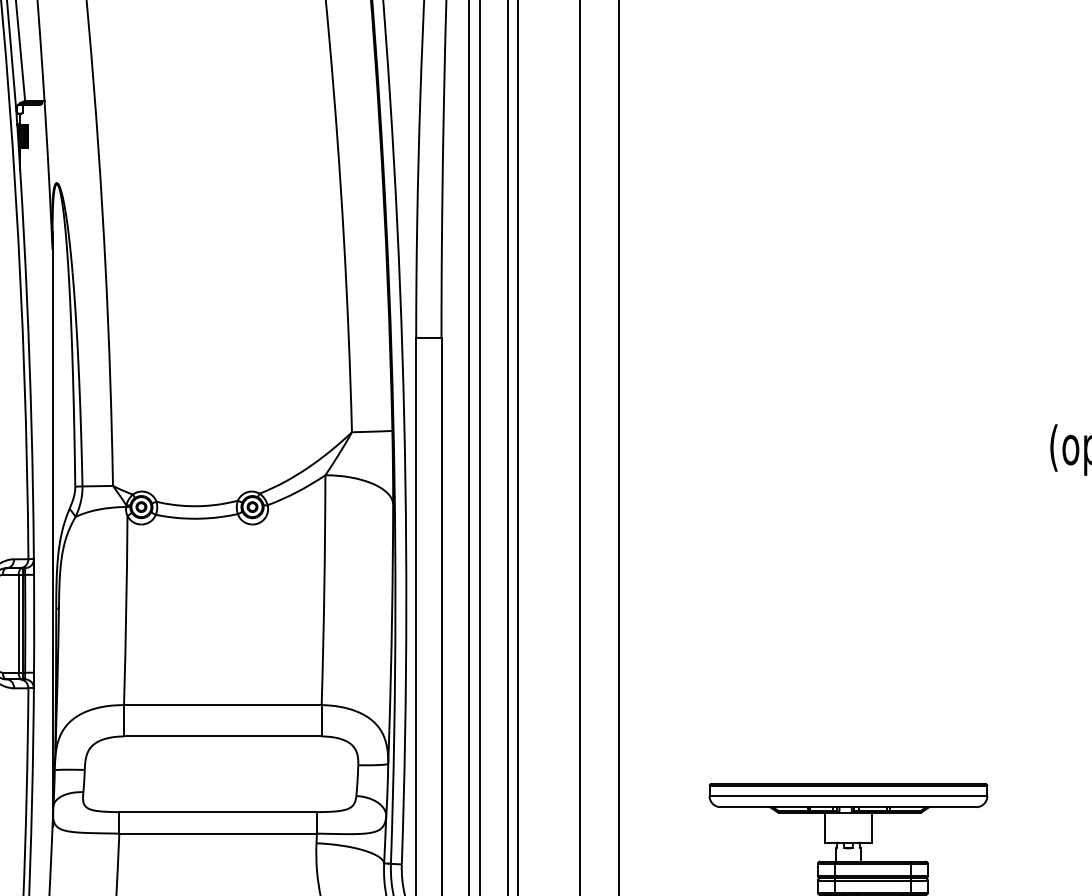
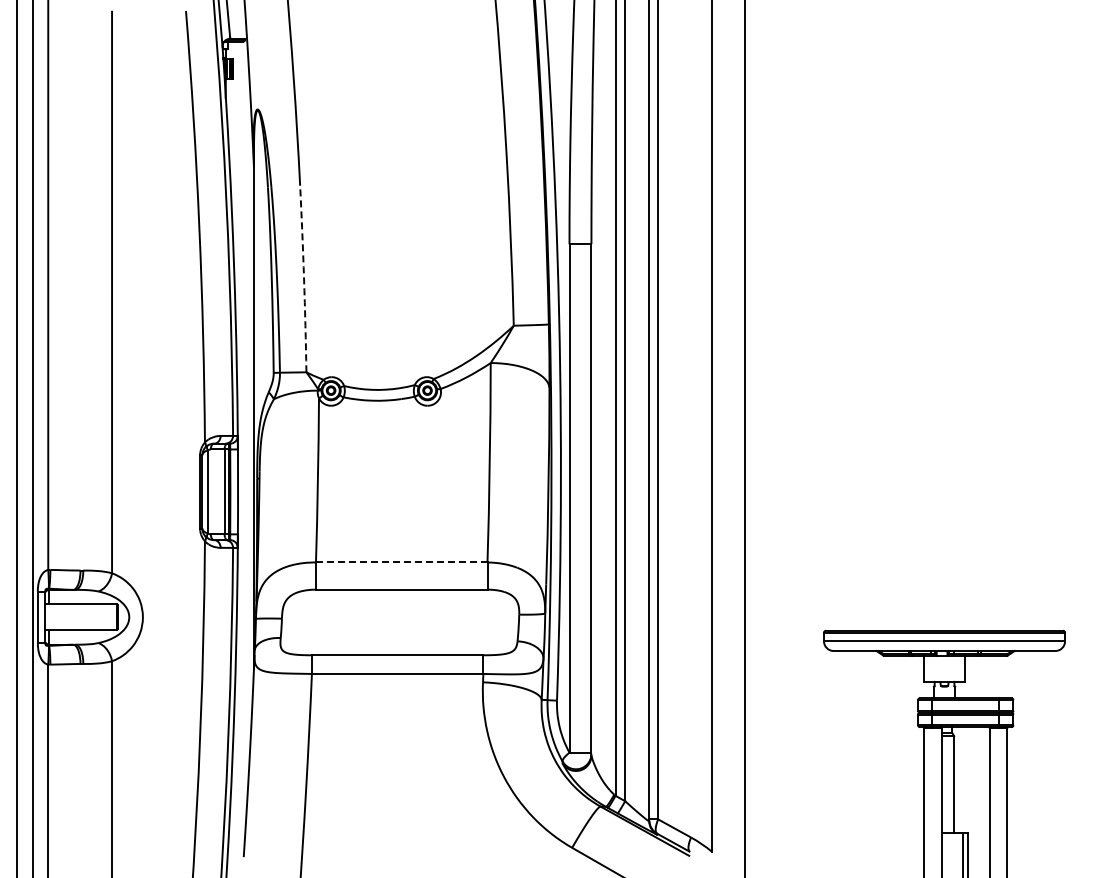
arc: (110, 378) -> (304, 279), solid -> dashed
line: (222, 705) -> (401, 562), solid -> dashed

